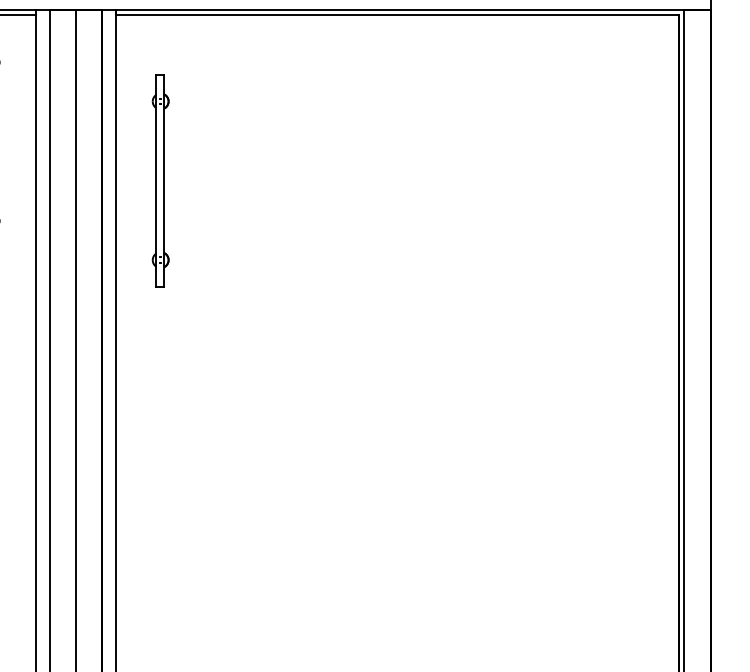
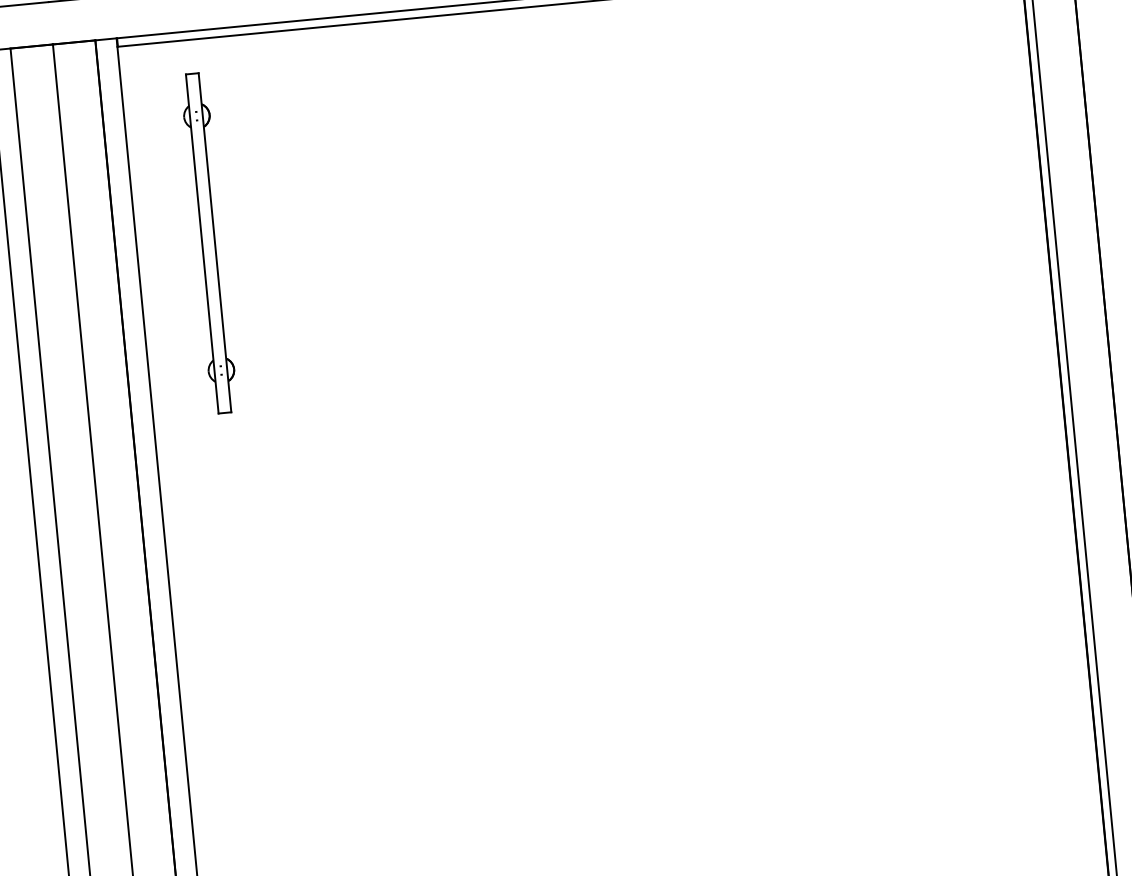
part: (160, 180) -> (208, 242), moved

